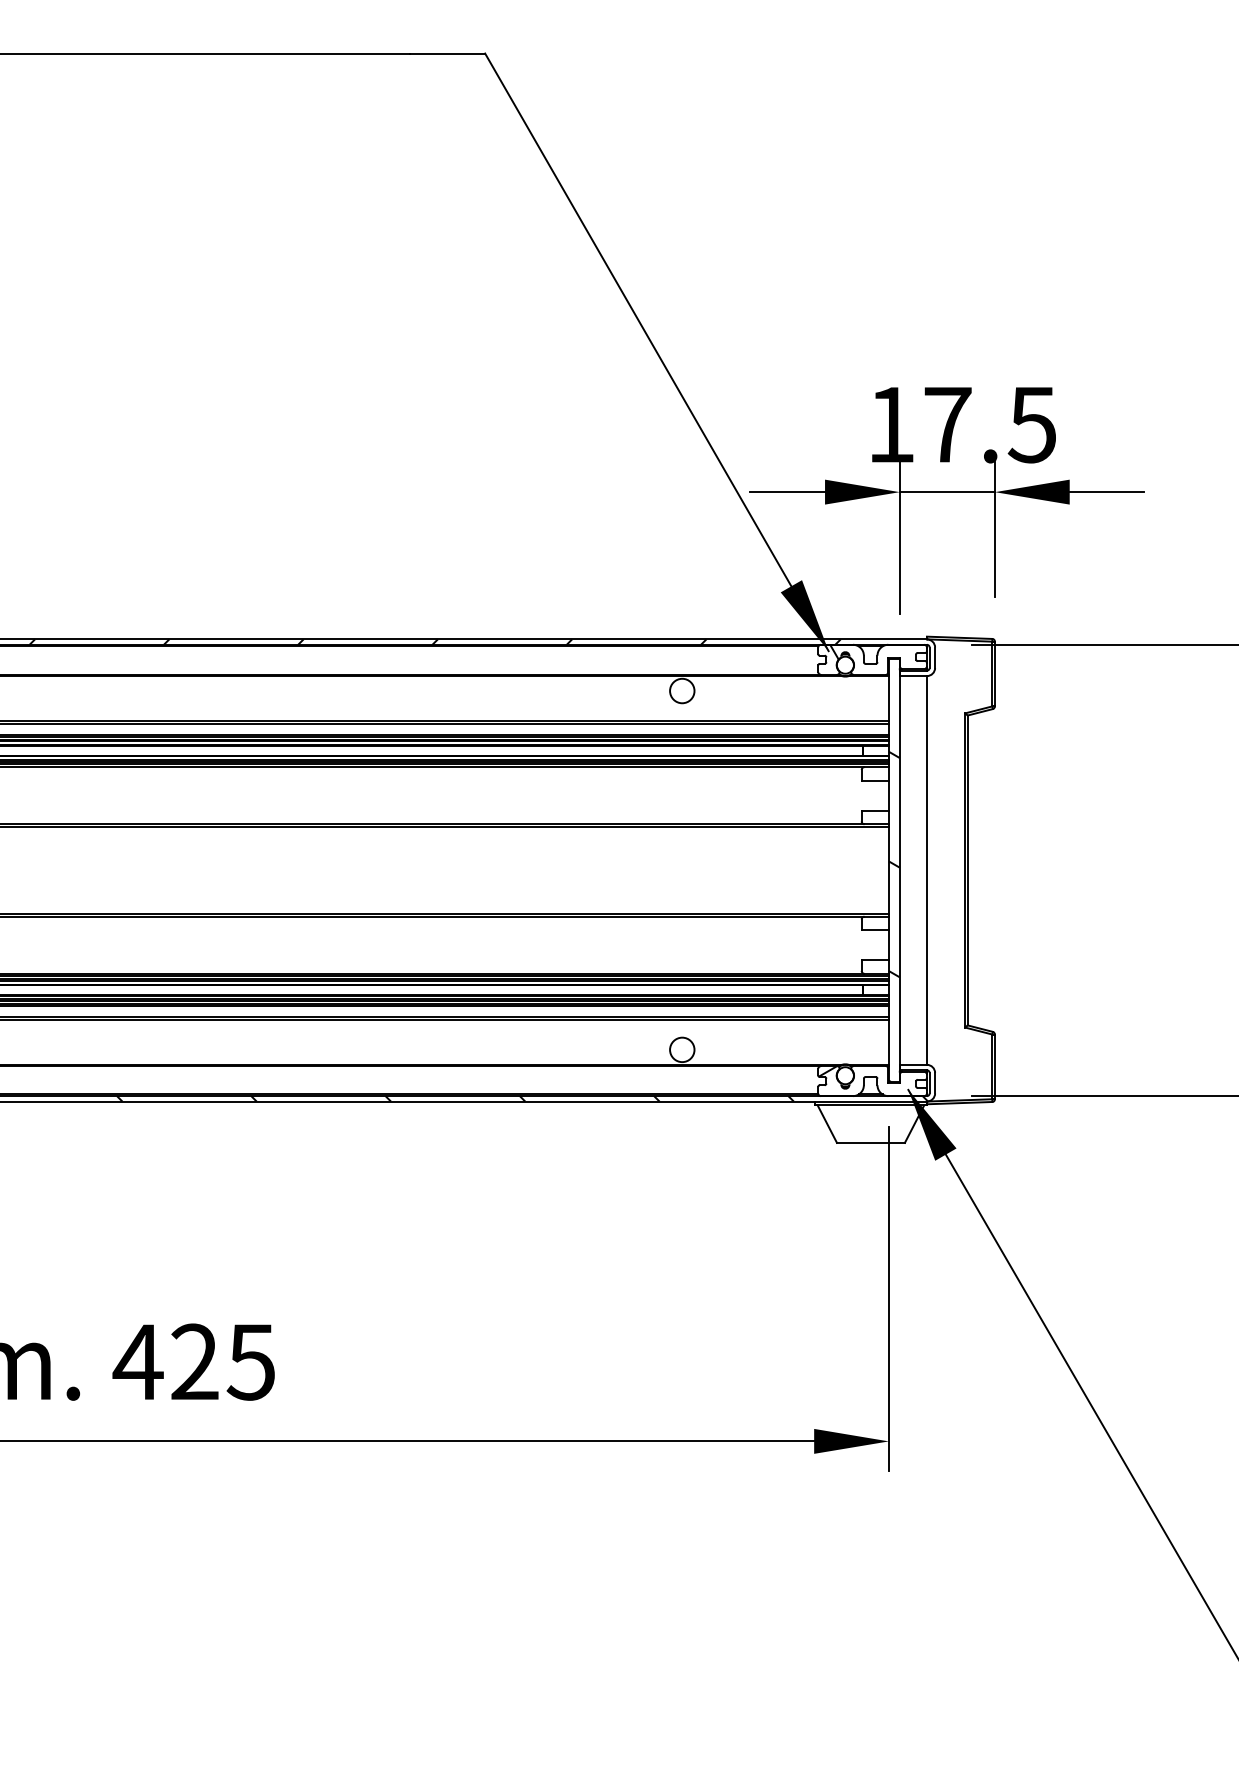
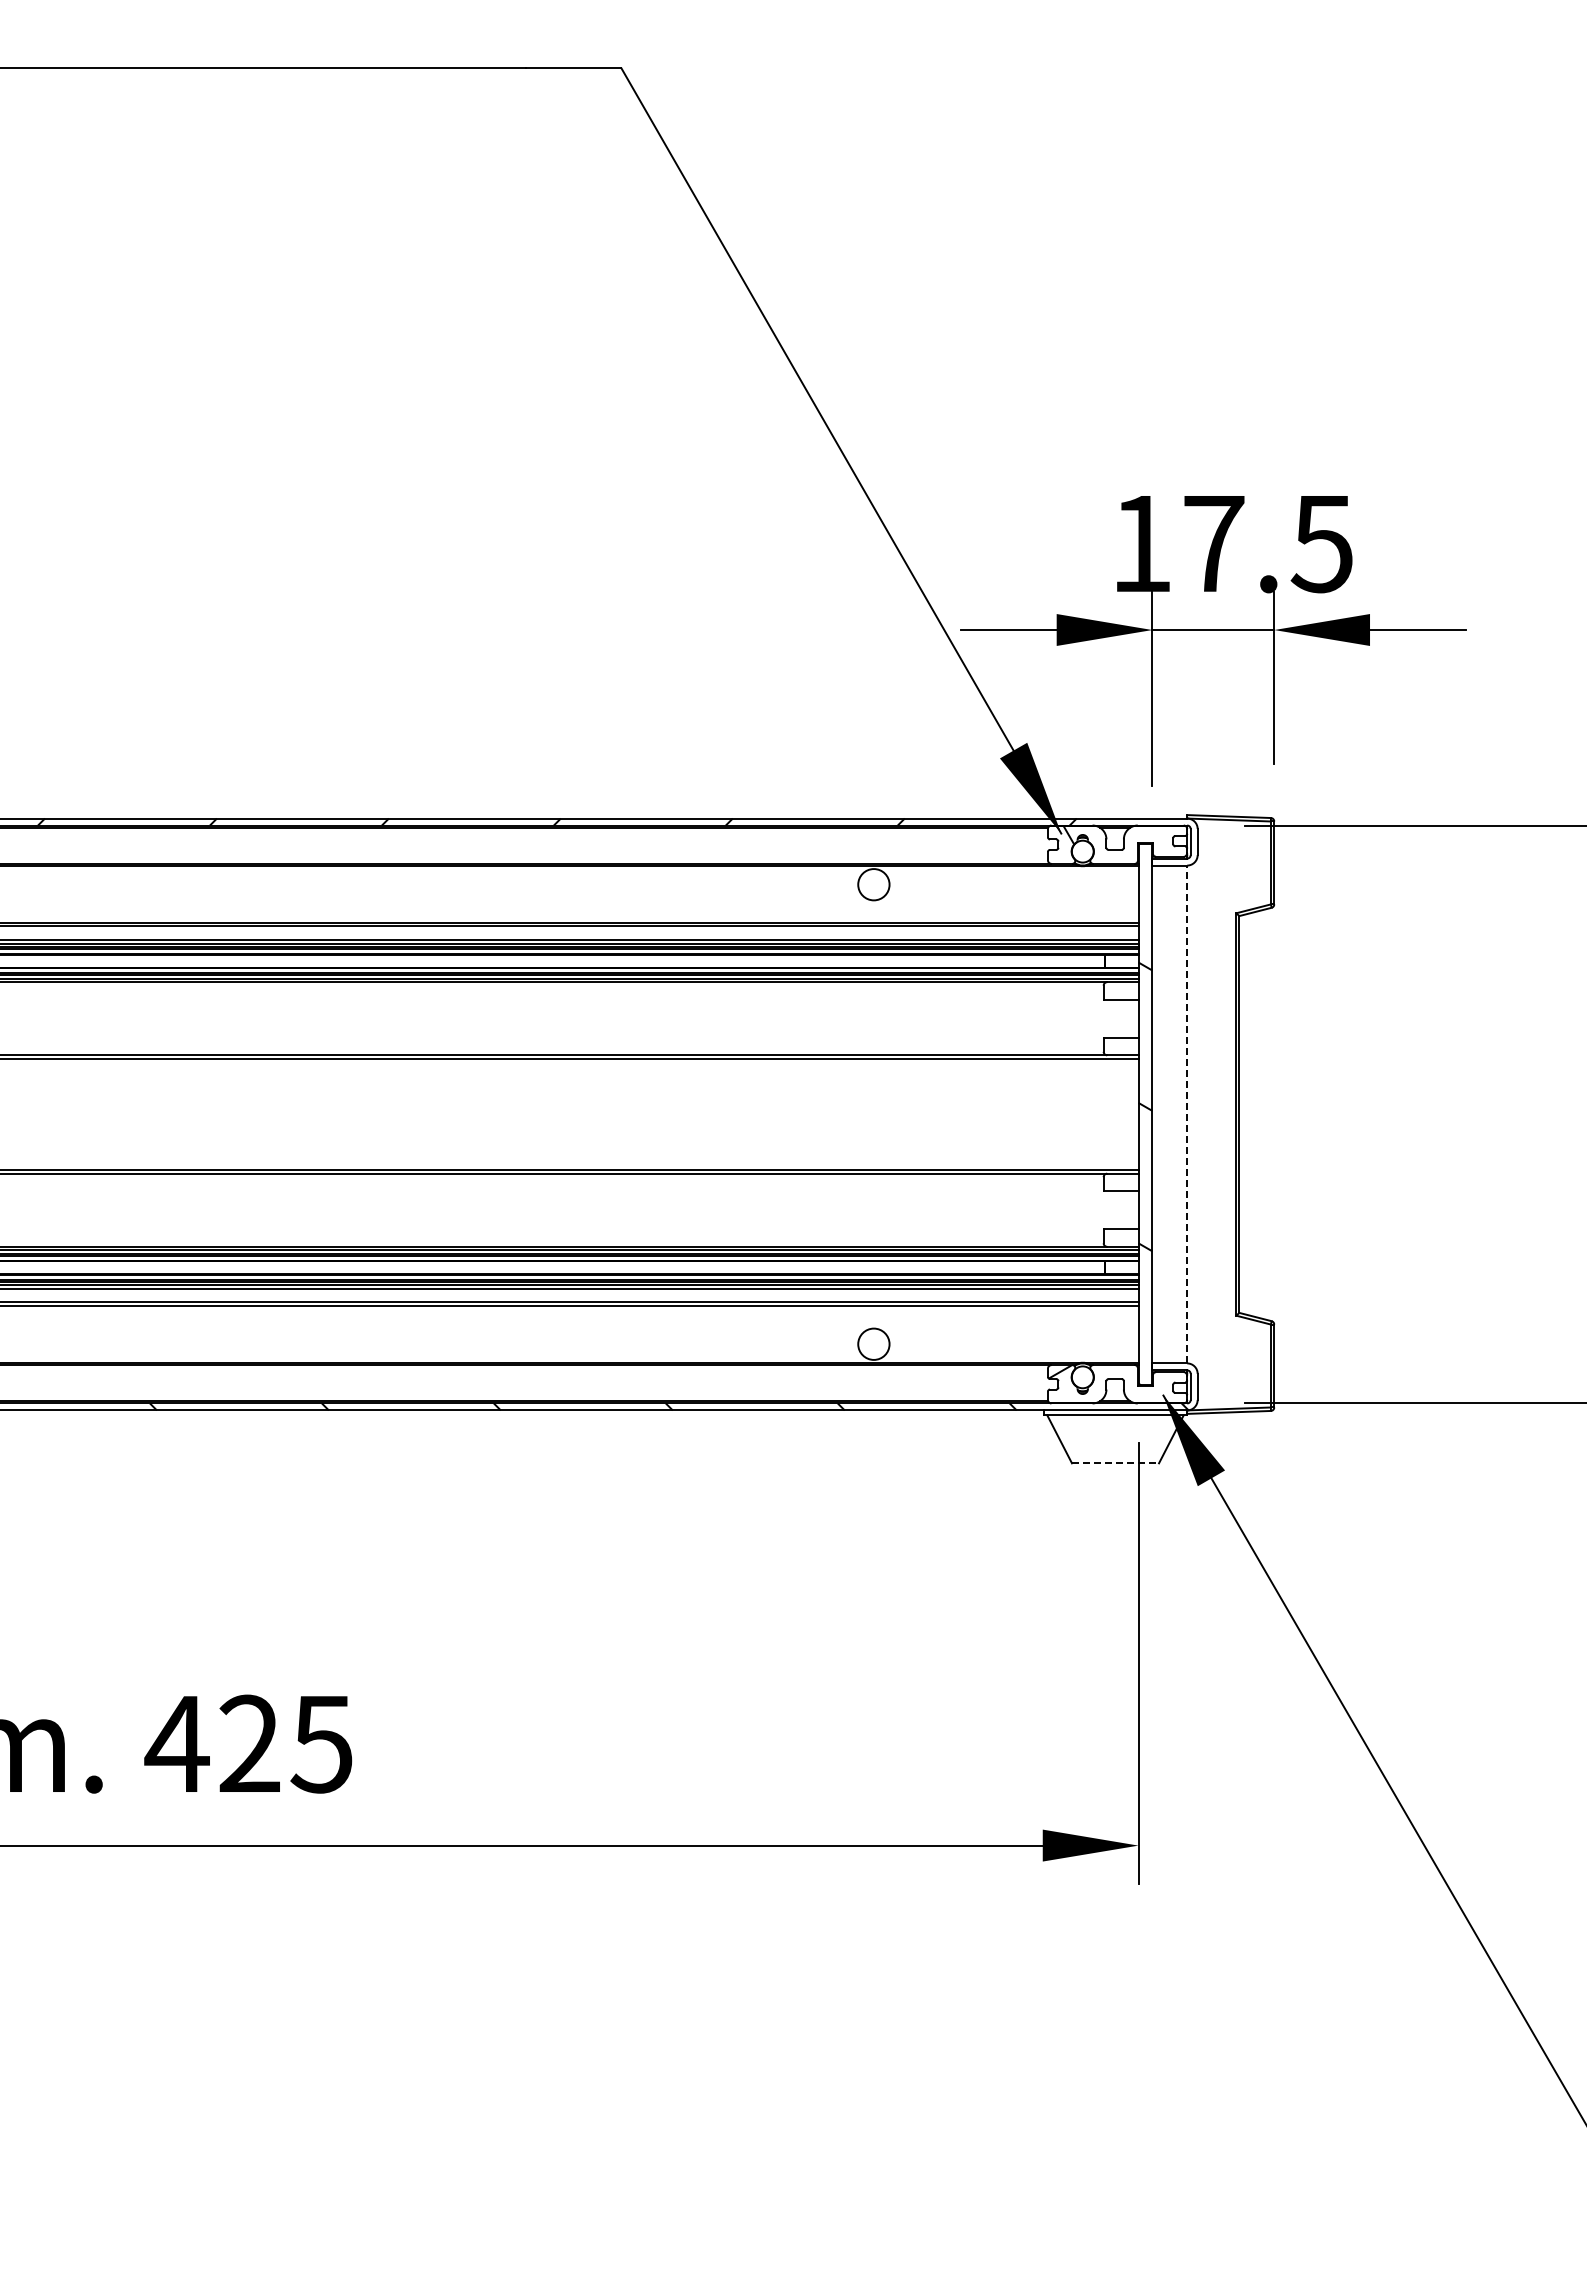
line: (927, 870) -> (1187, 1114), solid -> dashed
line: (870, 1143) -> (1115, 1463), solid -> dashed

